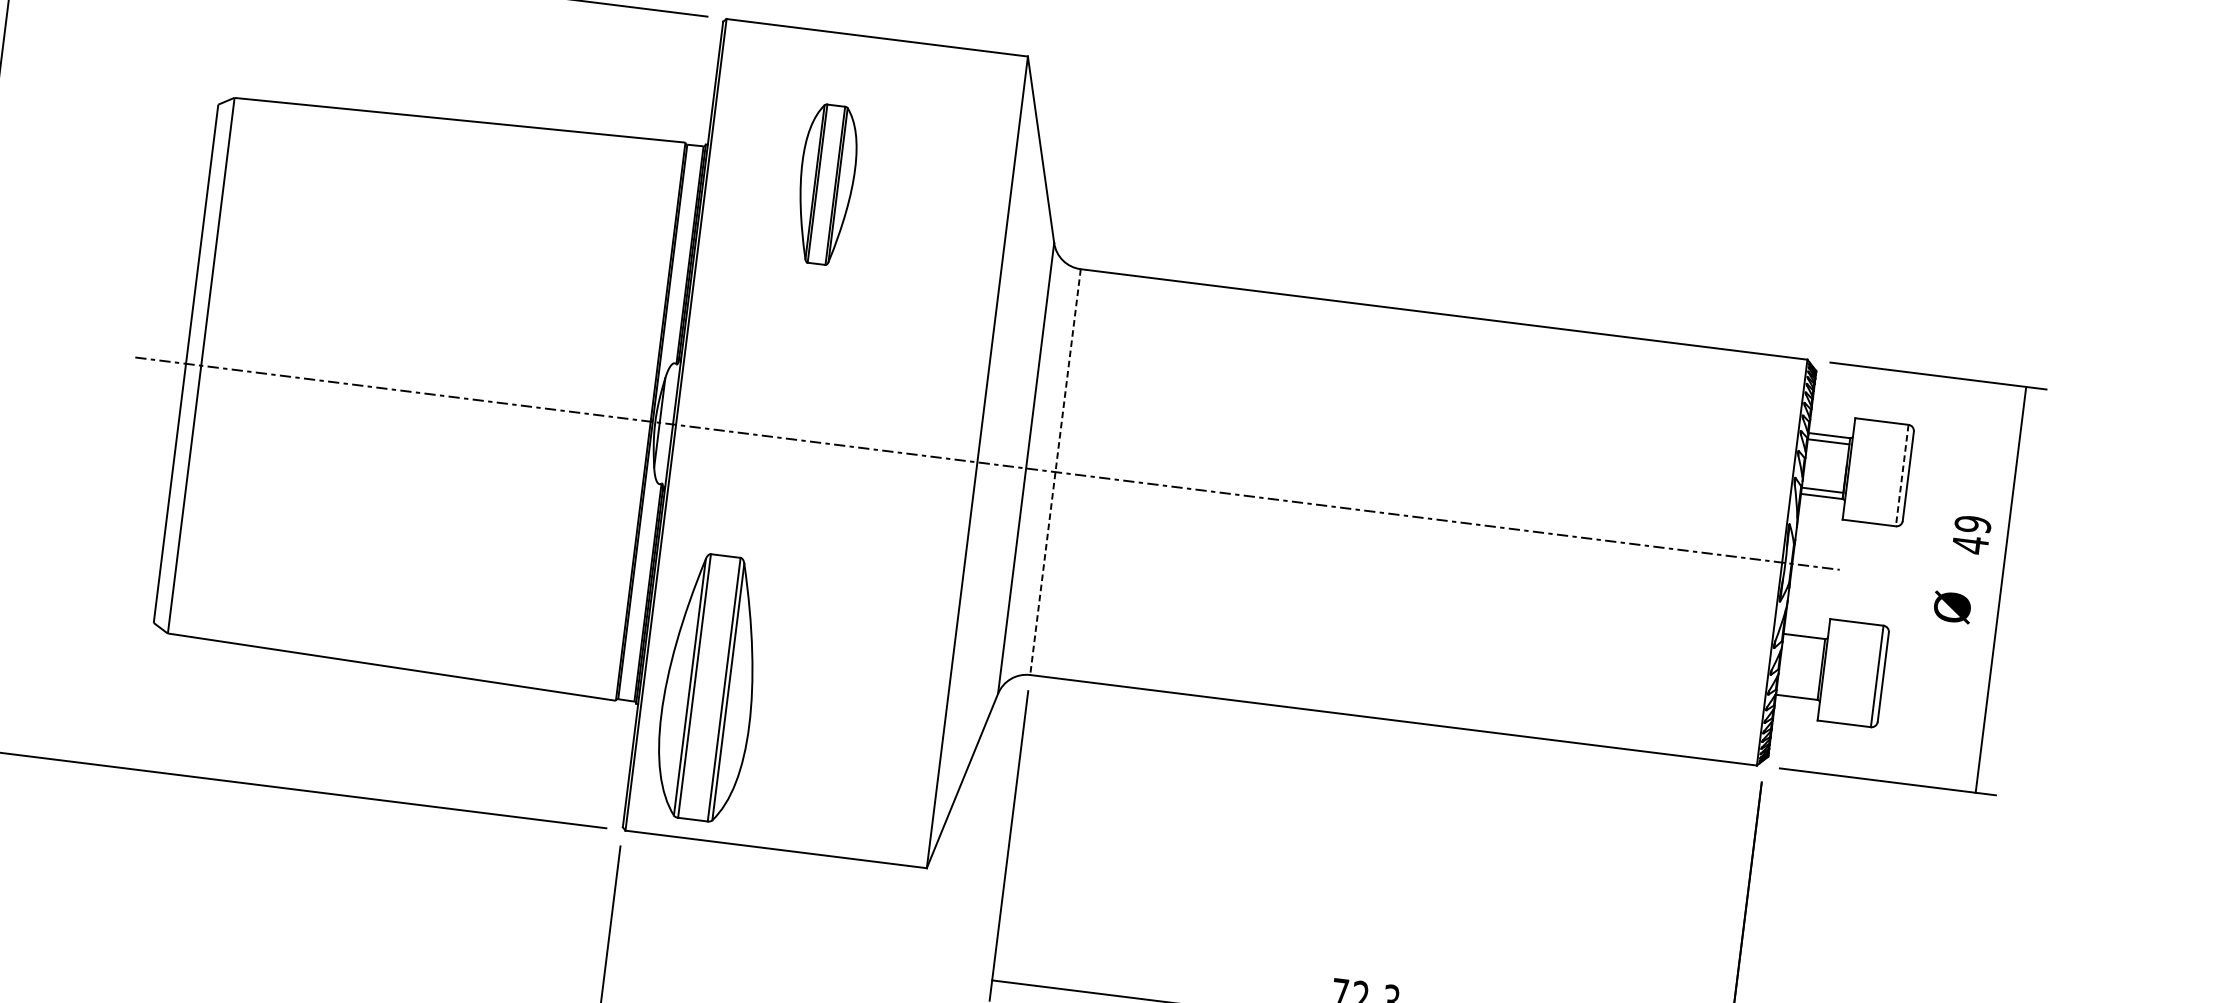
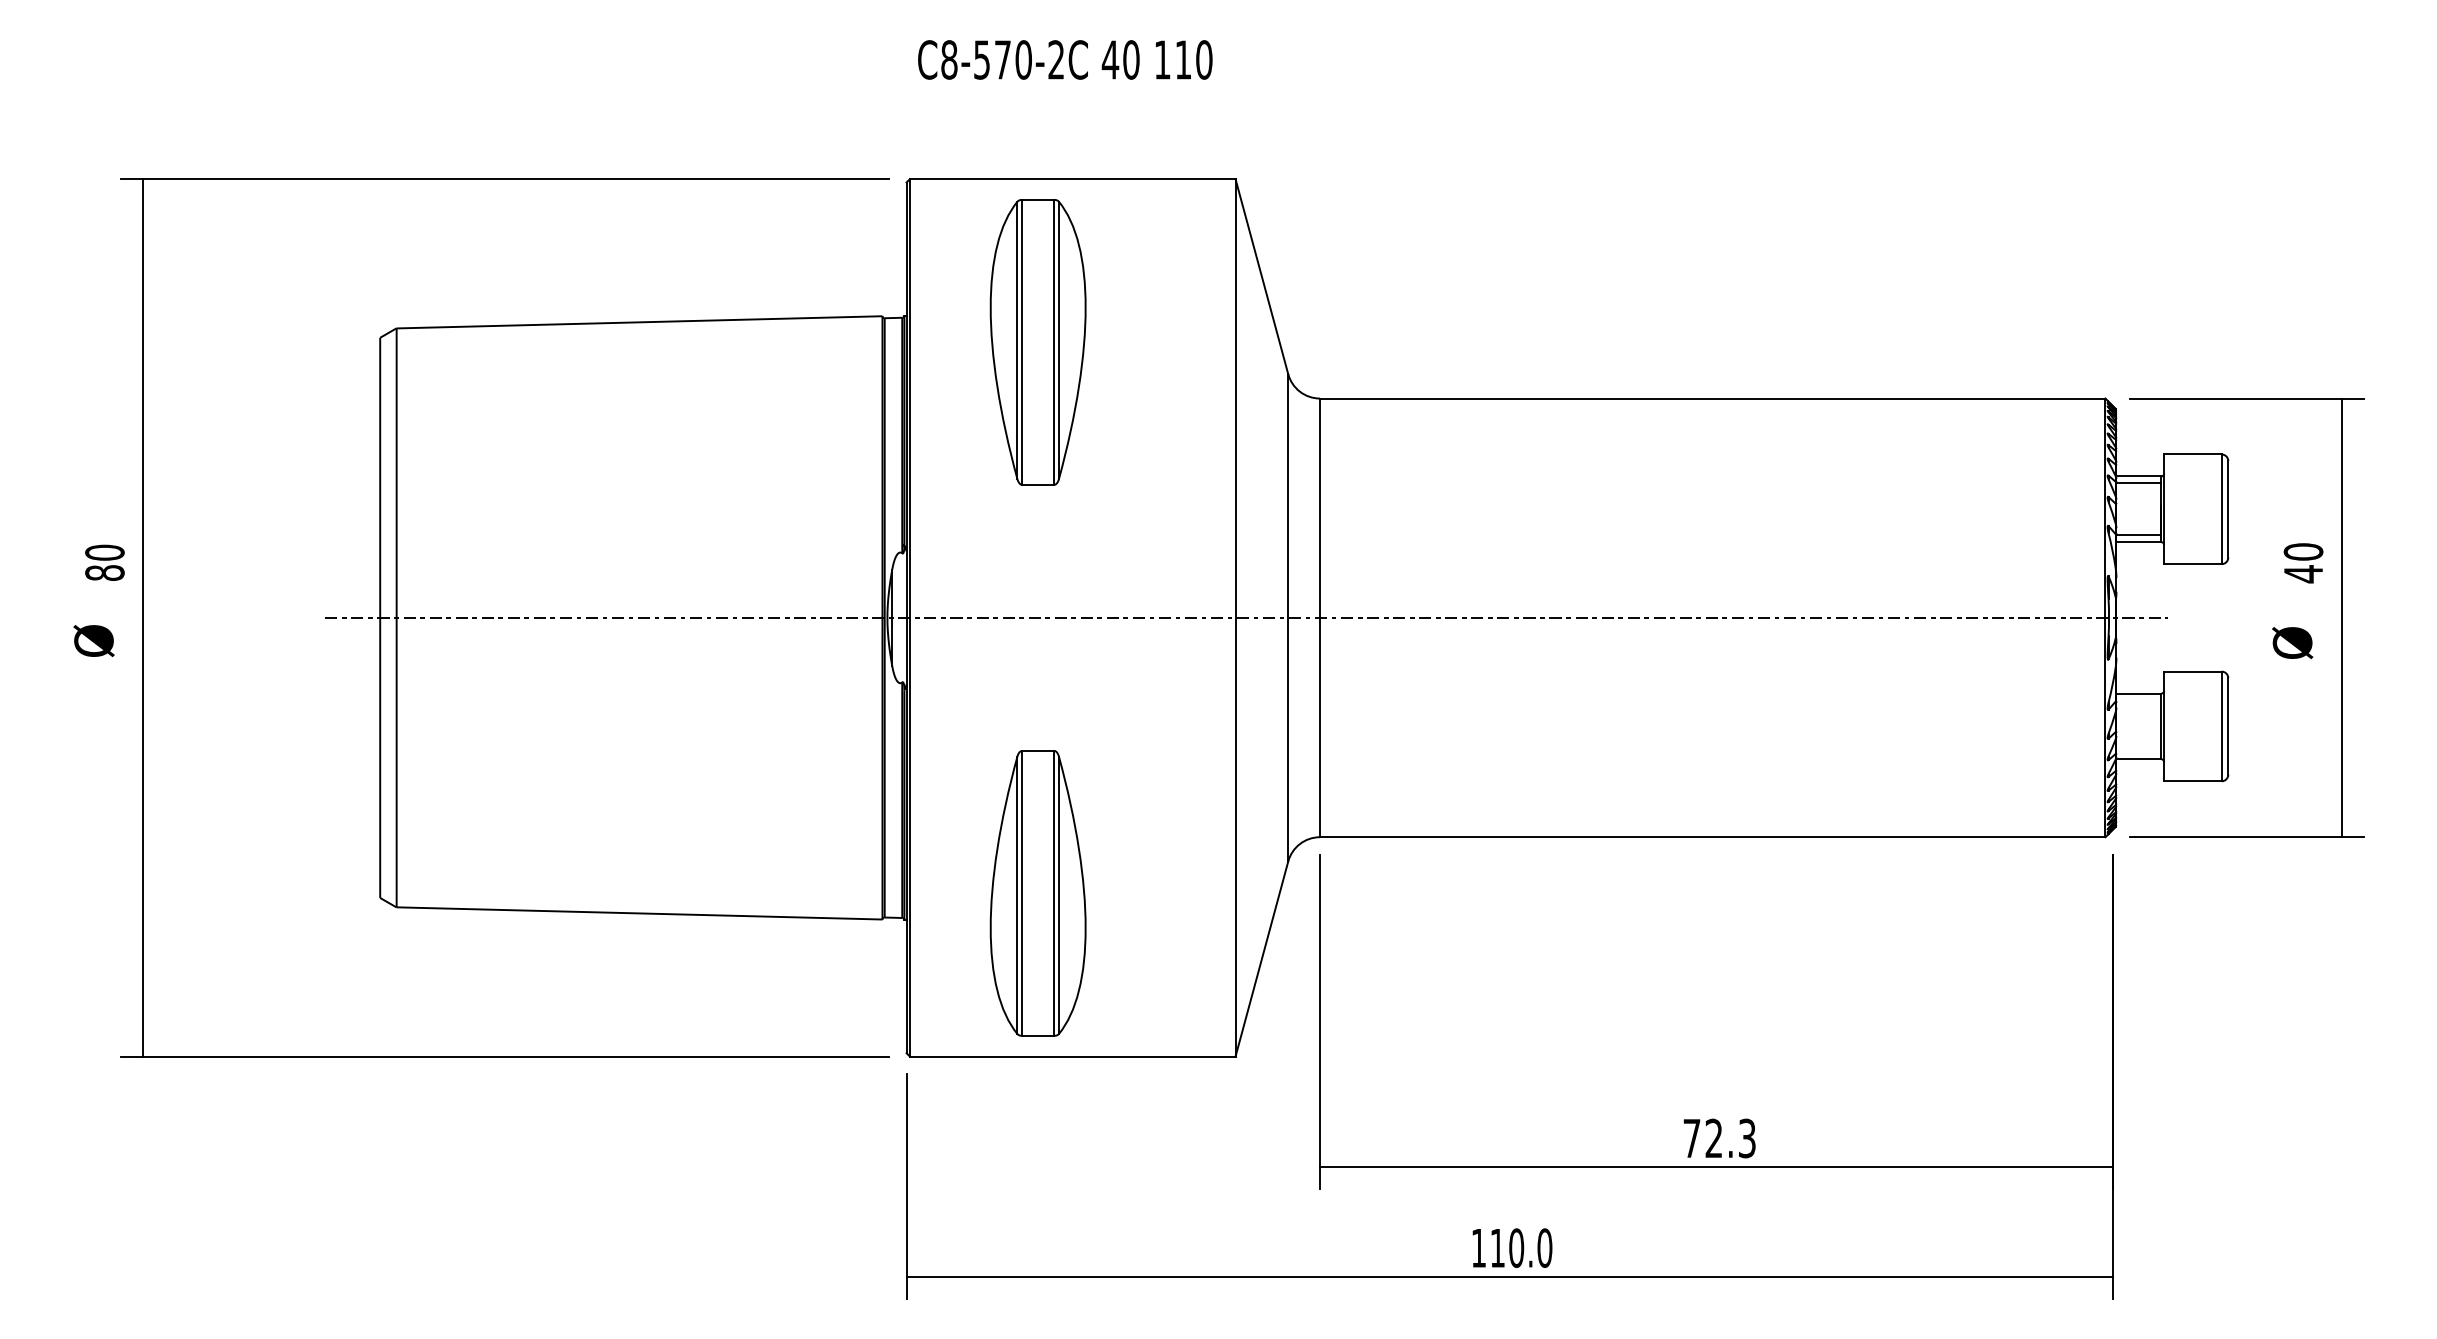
part: (825, 184) -> (1037, 342), size x1.67
line: (1055, 472) -> (1320, 618), dashed -> solid
line: (1902, 475) -> (2221, 509), dashed -> solid
text: (1973, 524) -> (2303, 551), 49 -> 40
part: (708, 687) -> (1037, 893), moved

